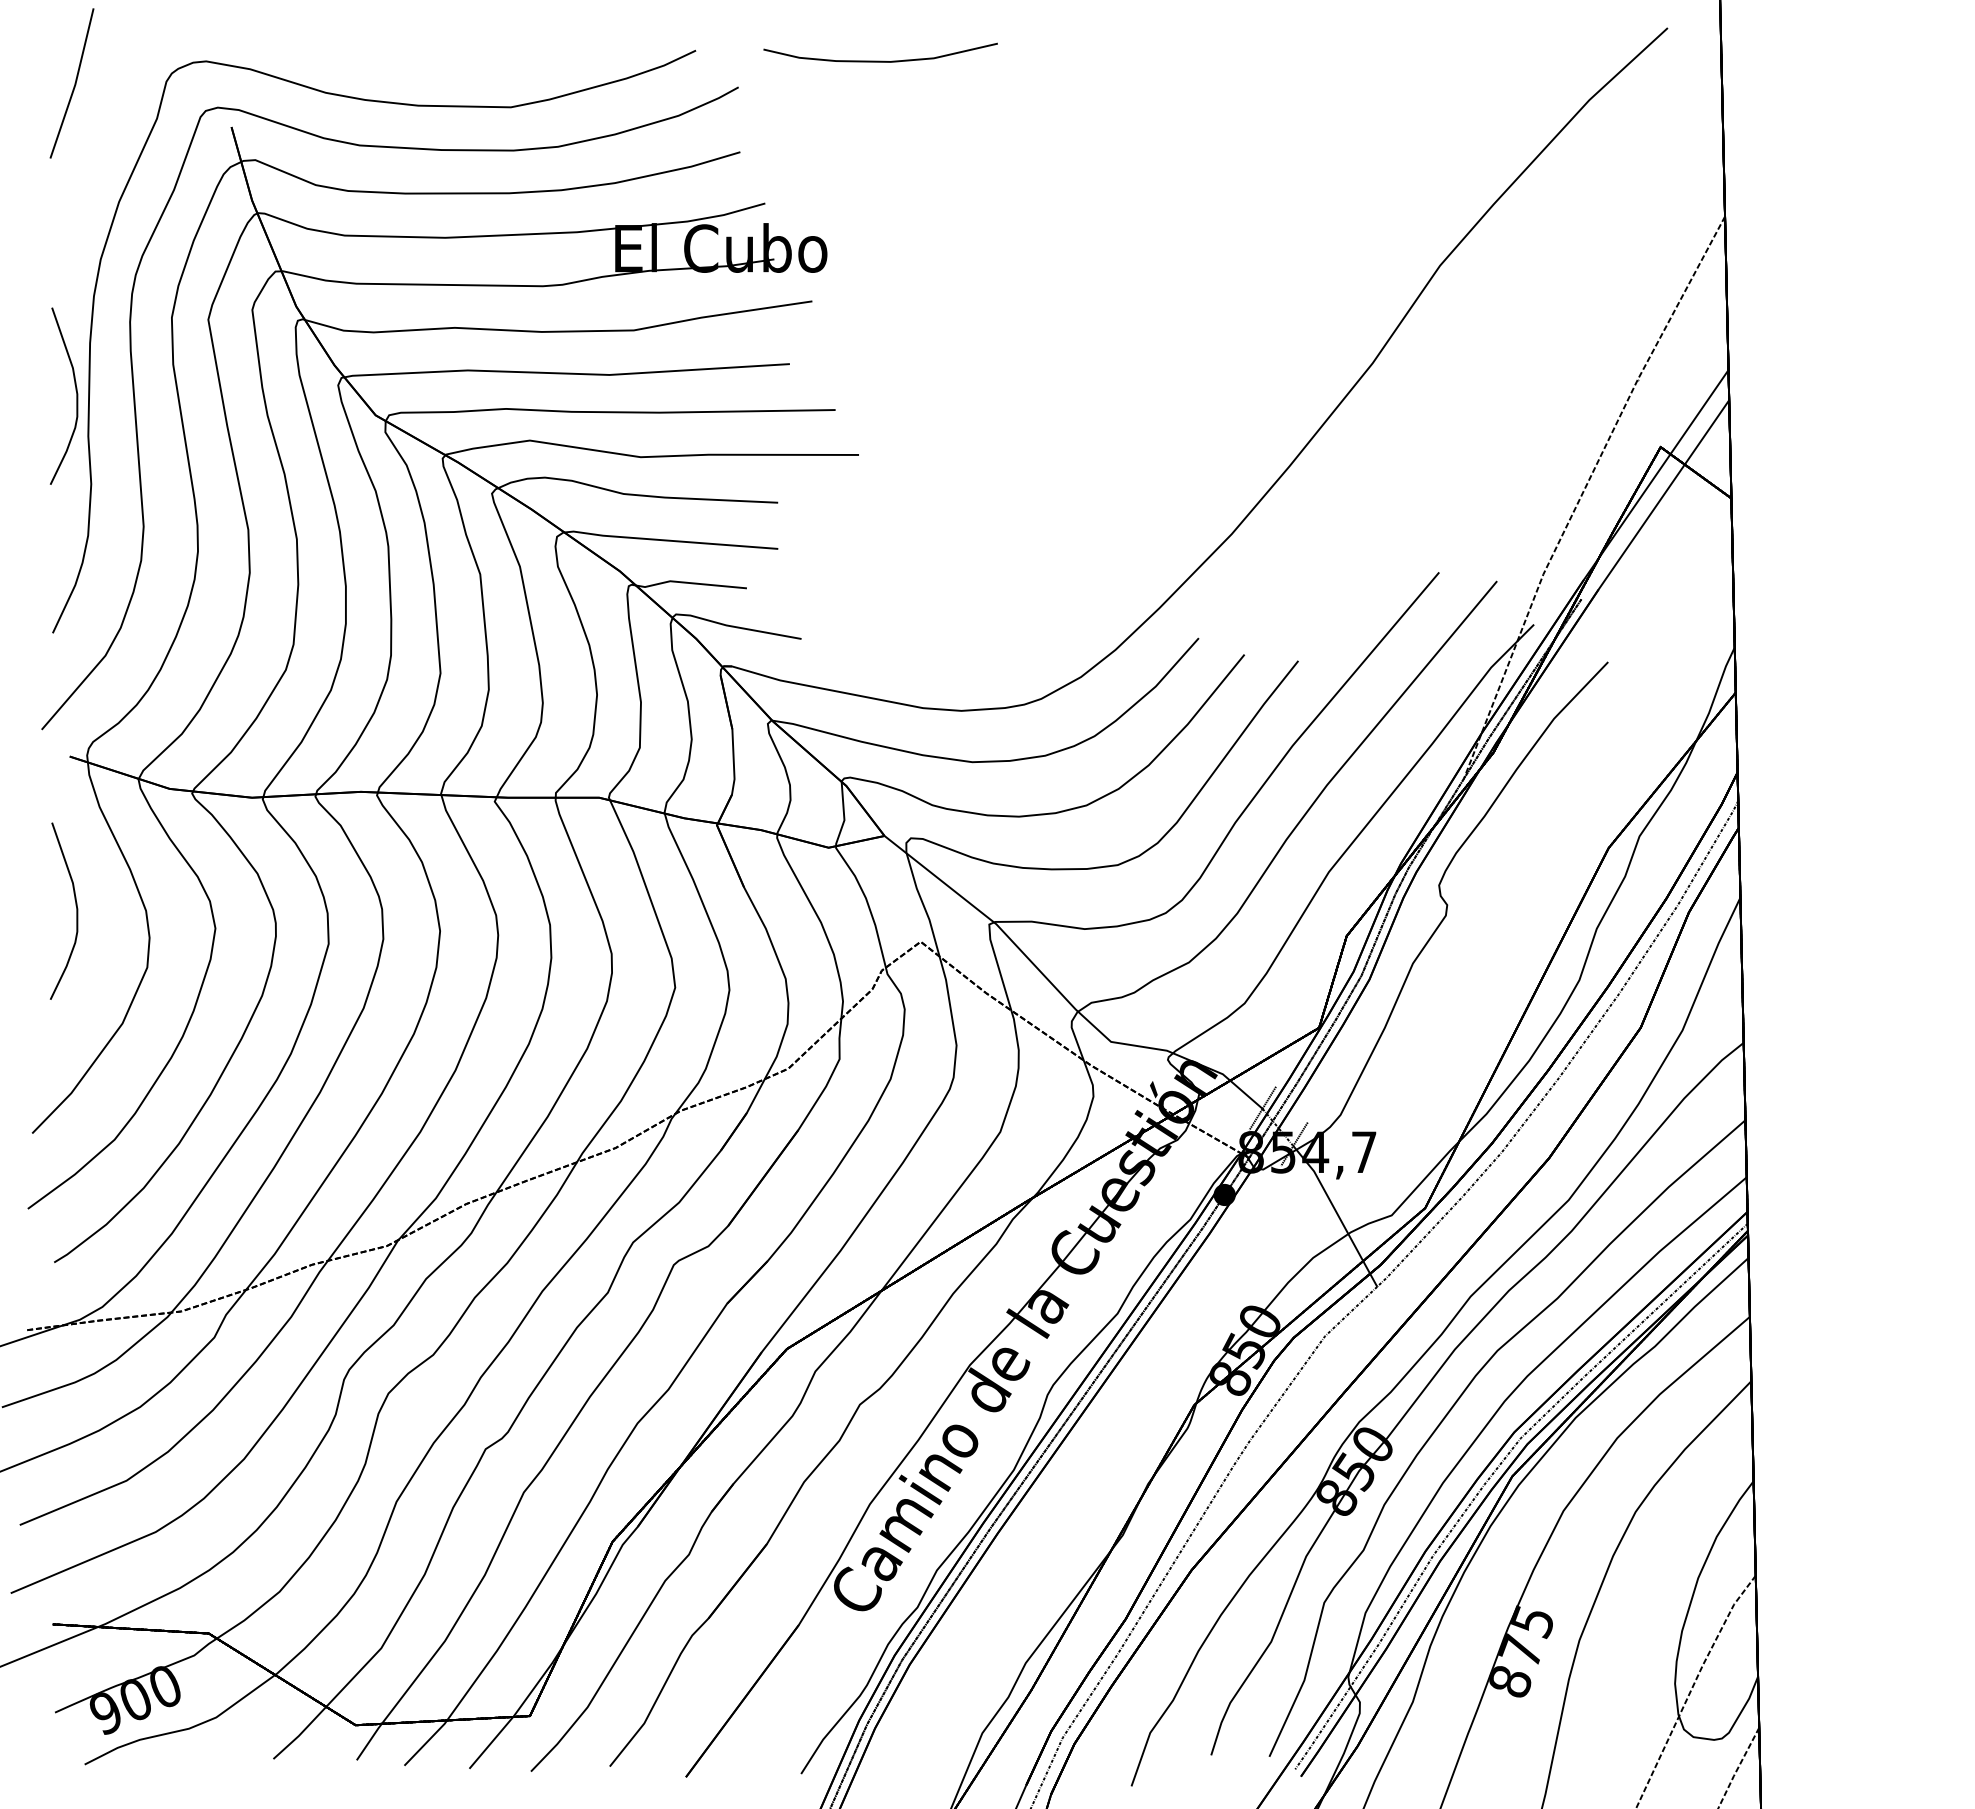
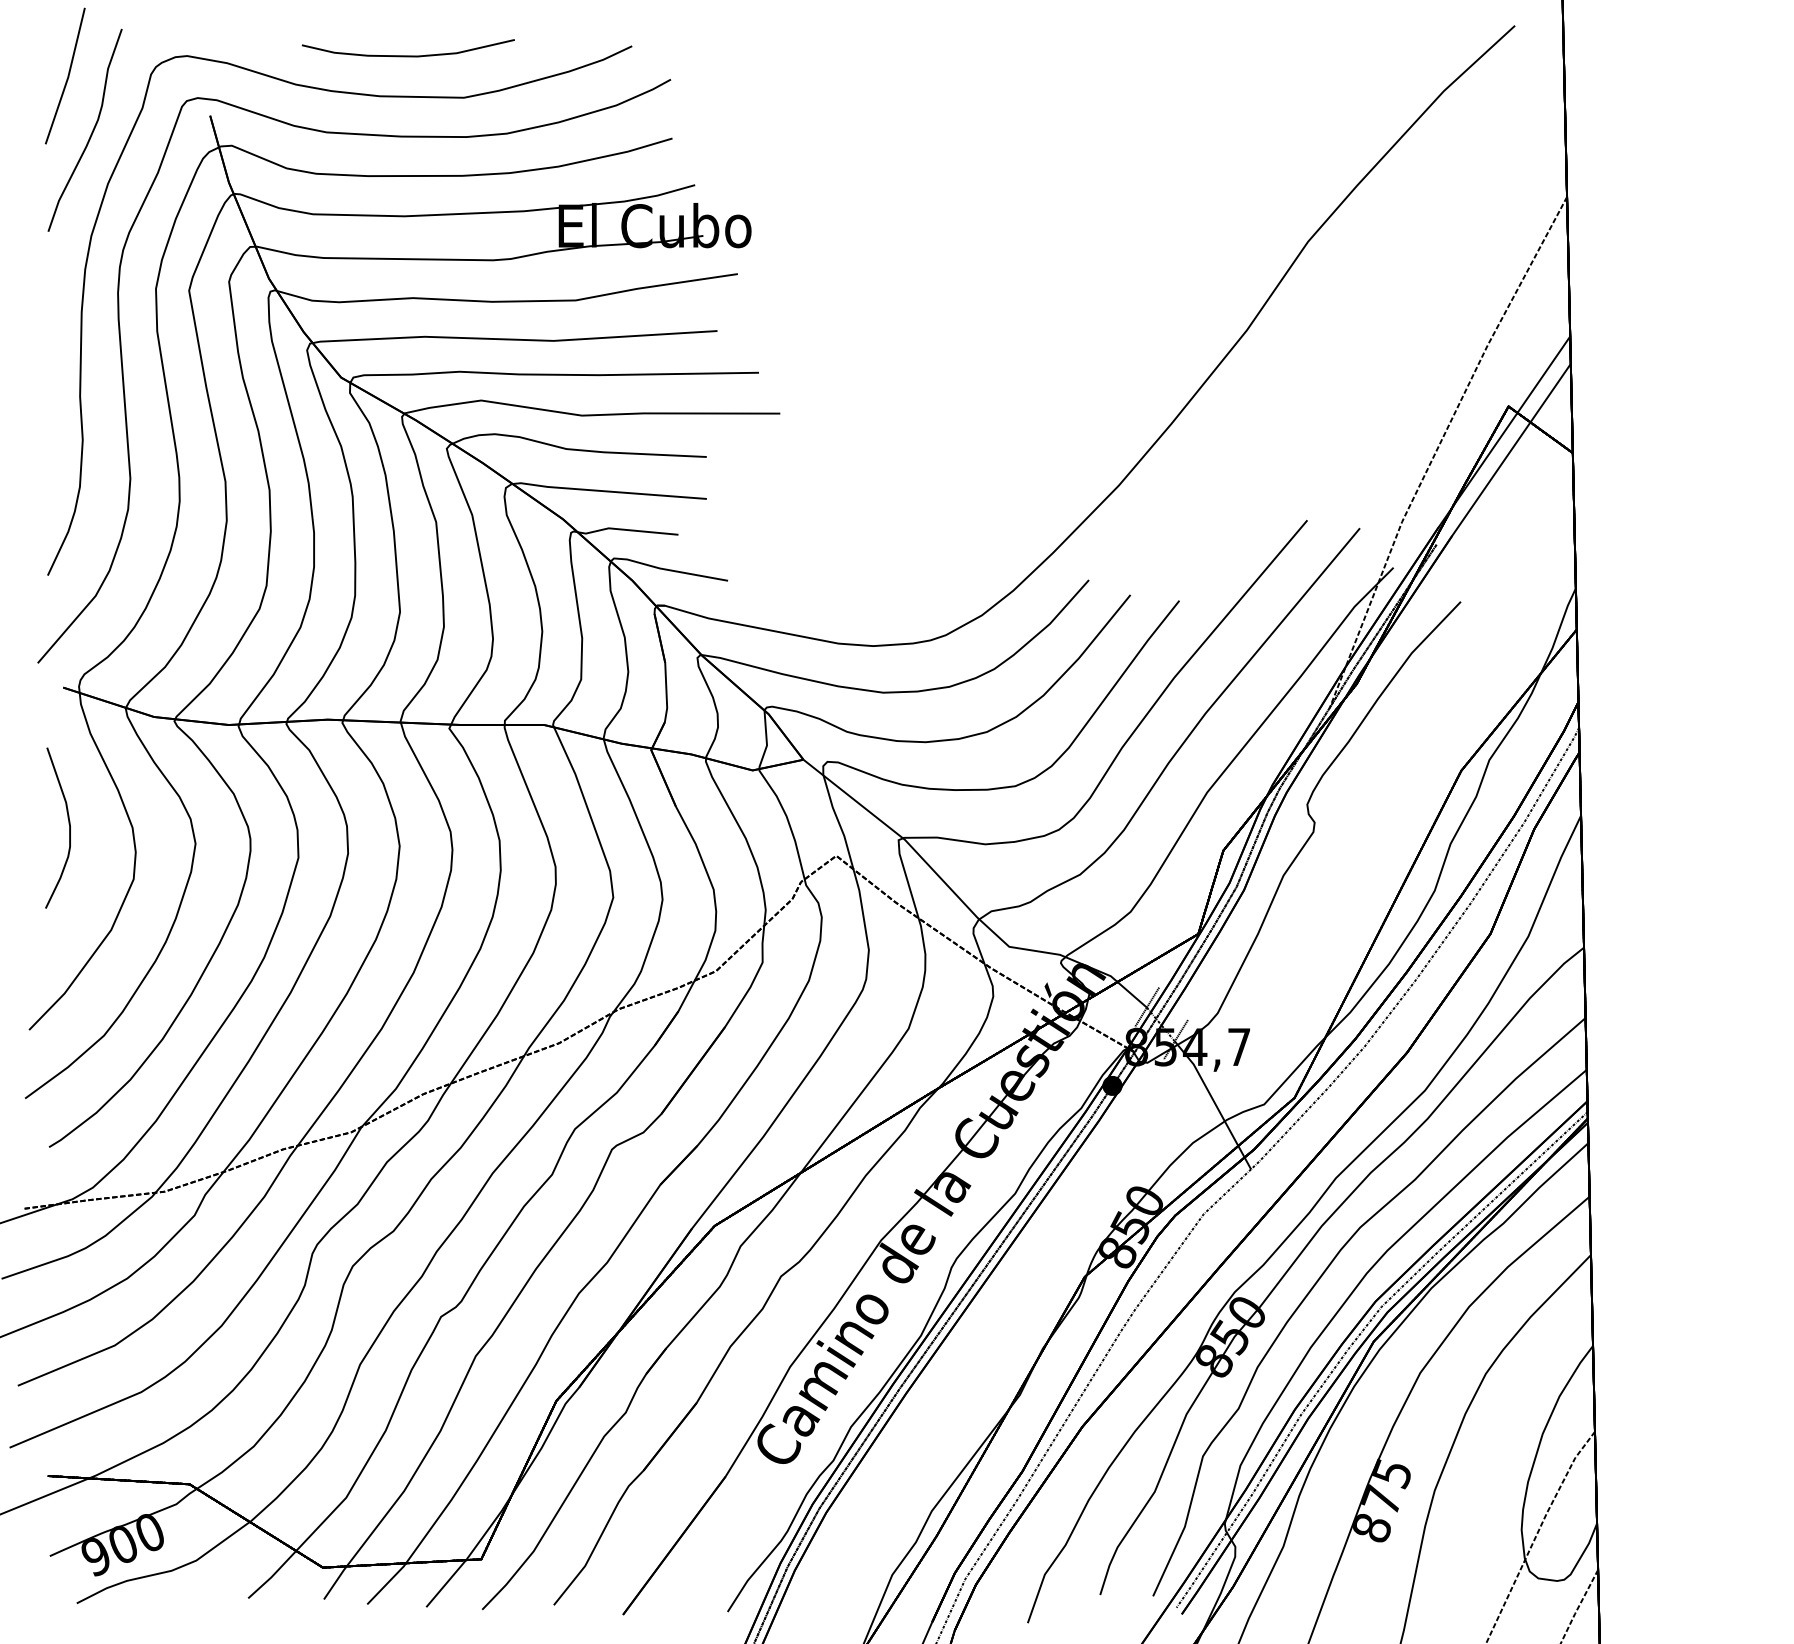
curve: (880, 60) -> (408, 55), moved
curve: (100, 146) -> (91, 133), added
curve: (75, 390) -> (68, 355), removed

